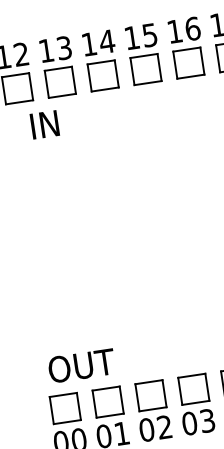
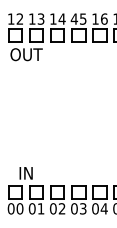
text: (132, 36) -> (74, 18), 15 -> 45
text: (45, 124) -> (26, 54), IN -> OUT
text: (81, 364) -> (26, 172), OUT -> IN

